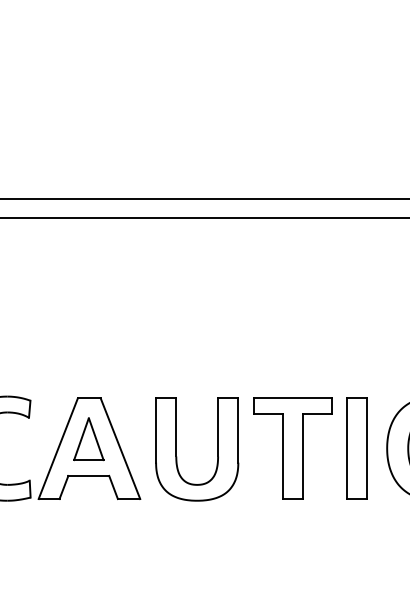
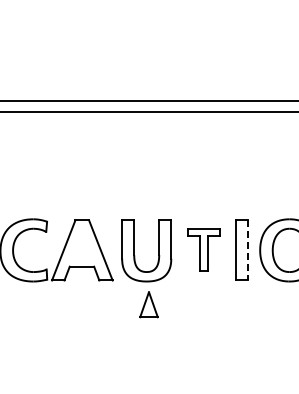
part: (88, 438) -> (148, 304), moved
part: (292, 447) -> (203, 249), size x0.7
line: (367, 448) -> (248, 250), solid -> dashed

